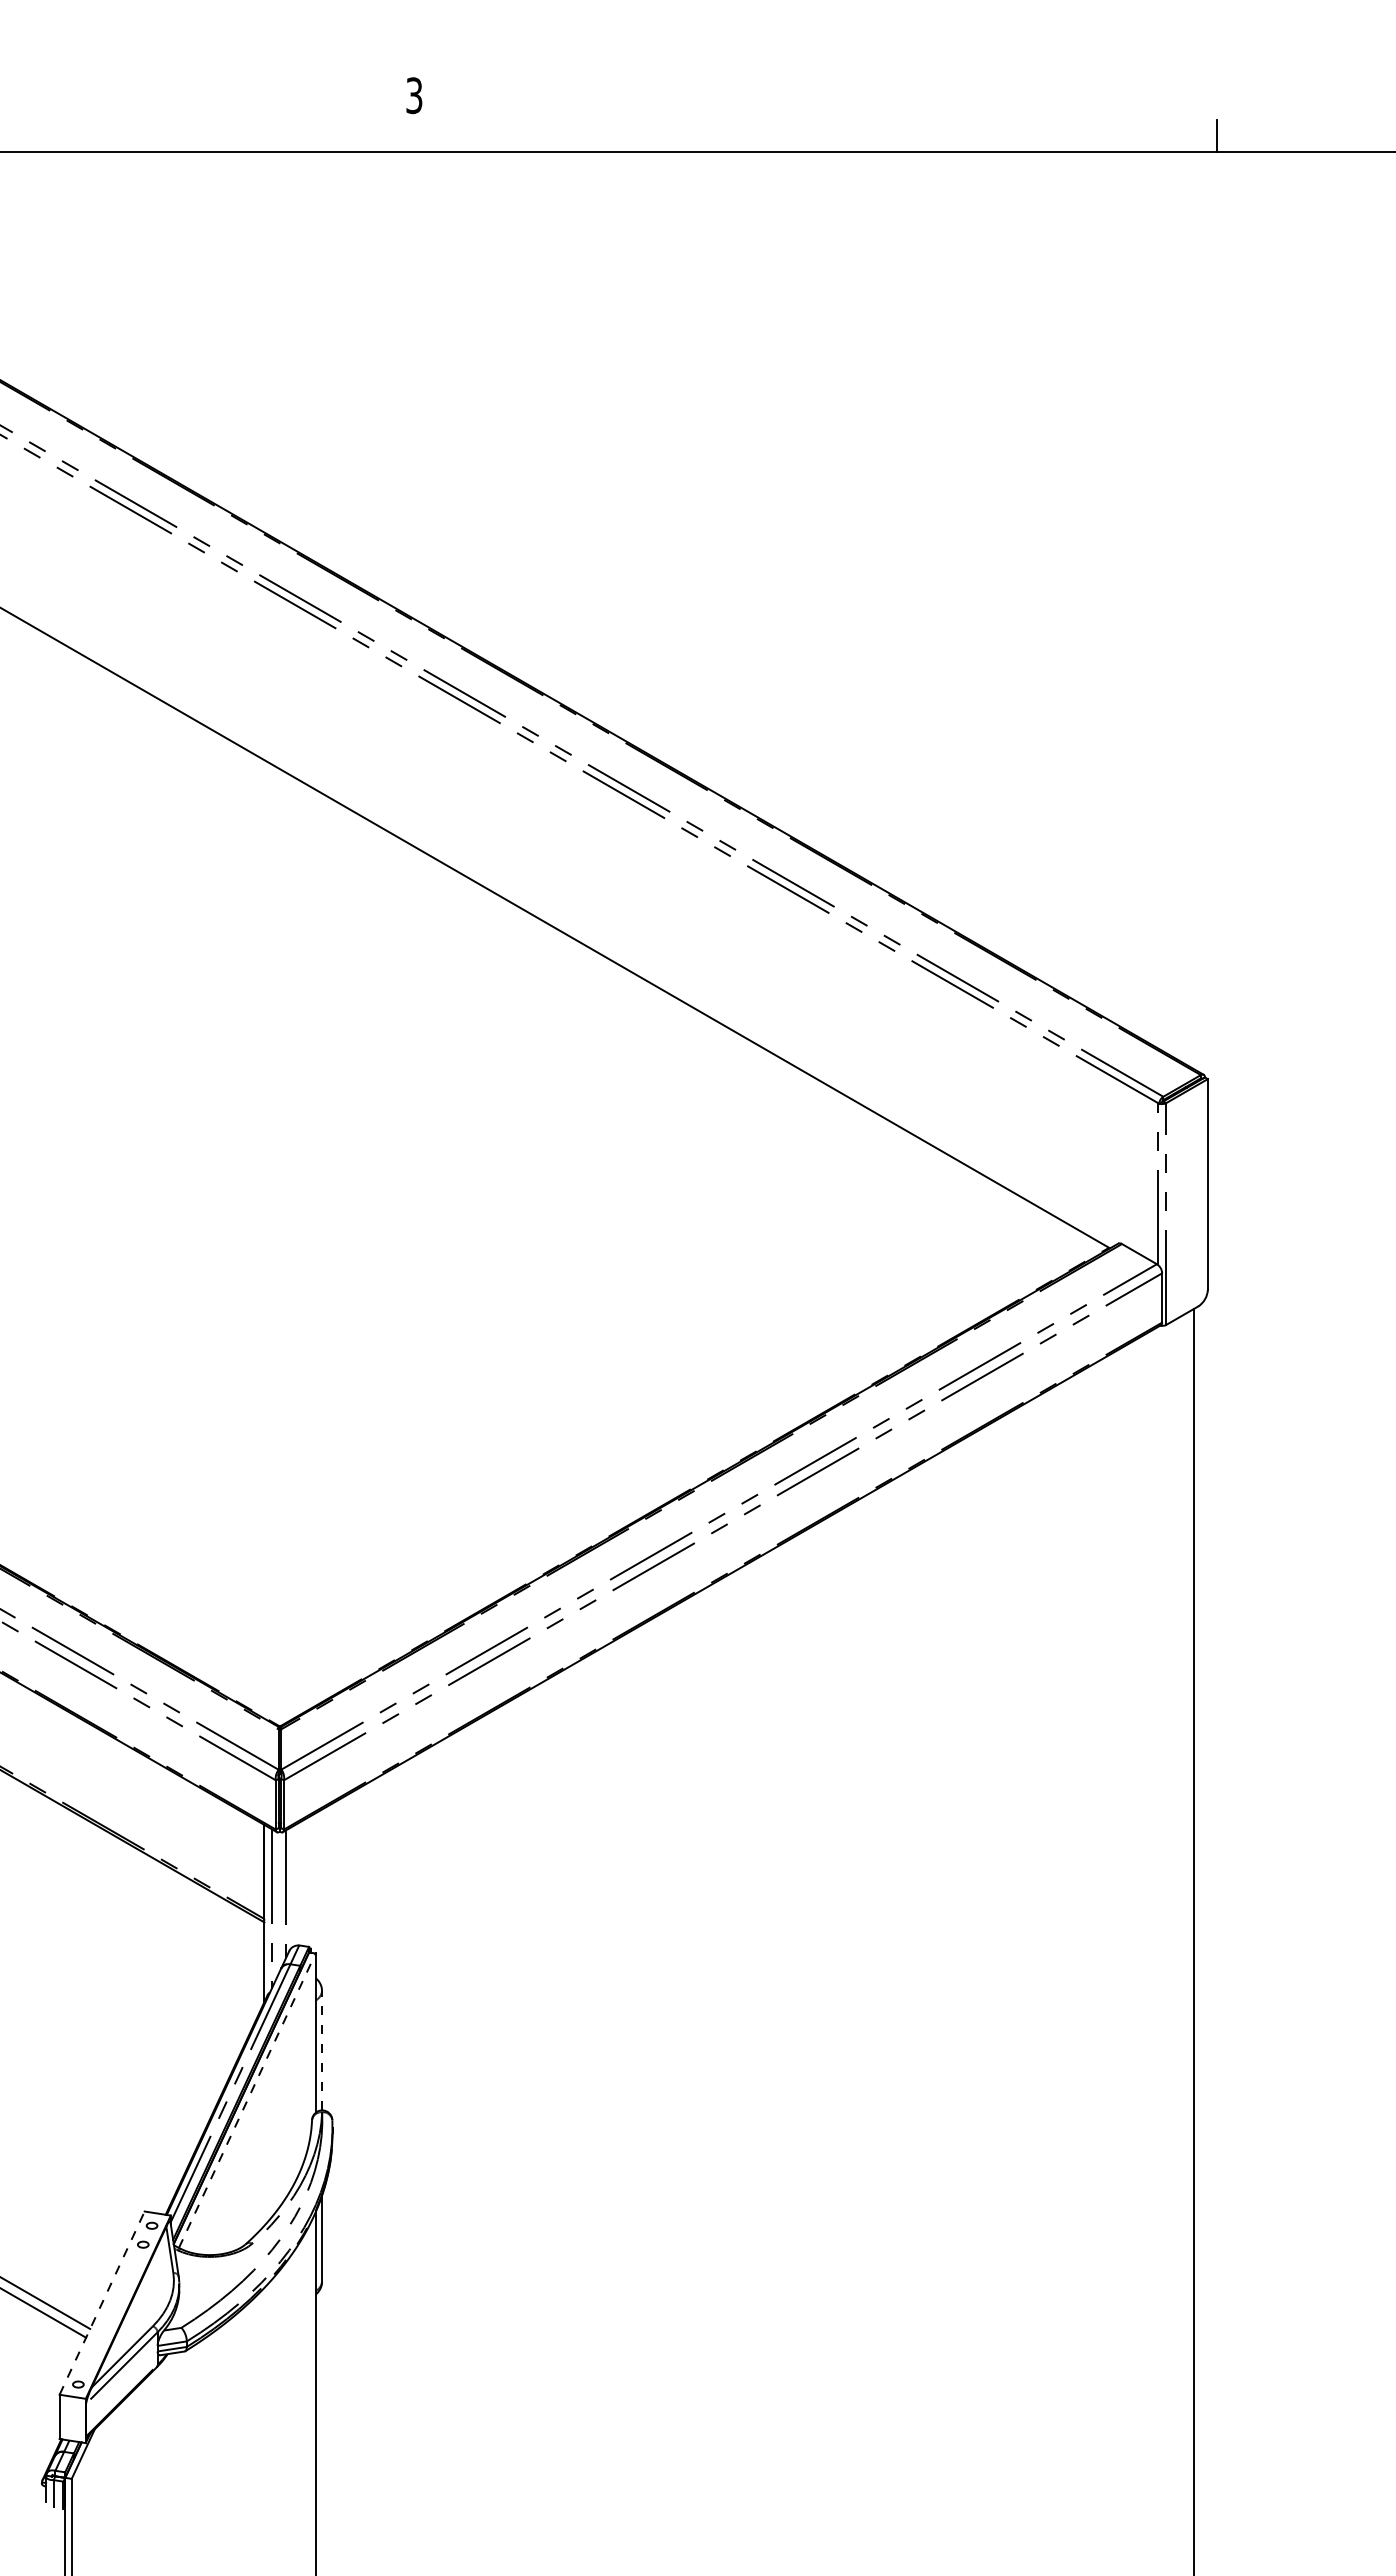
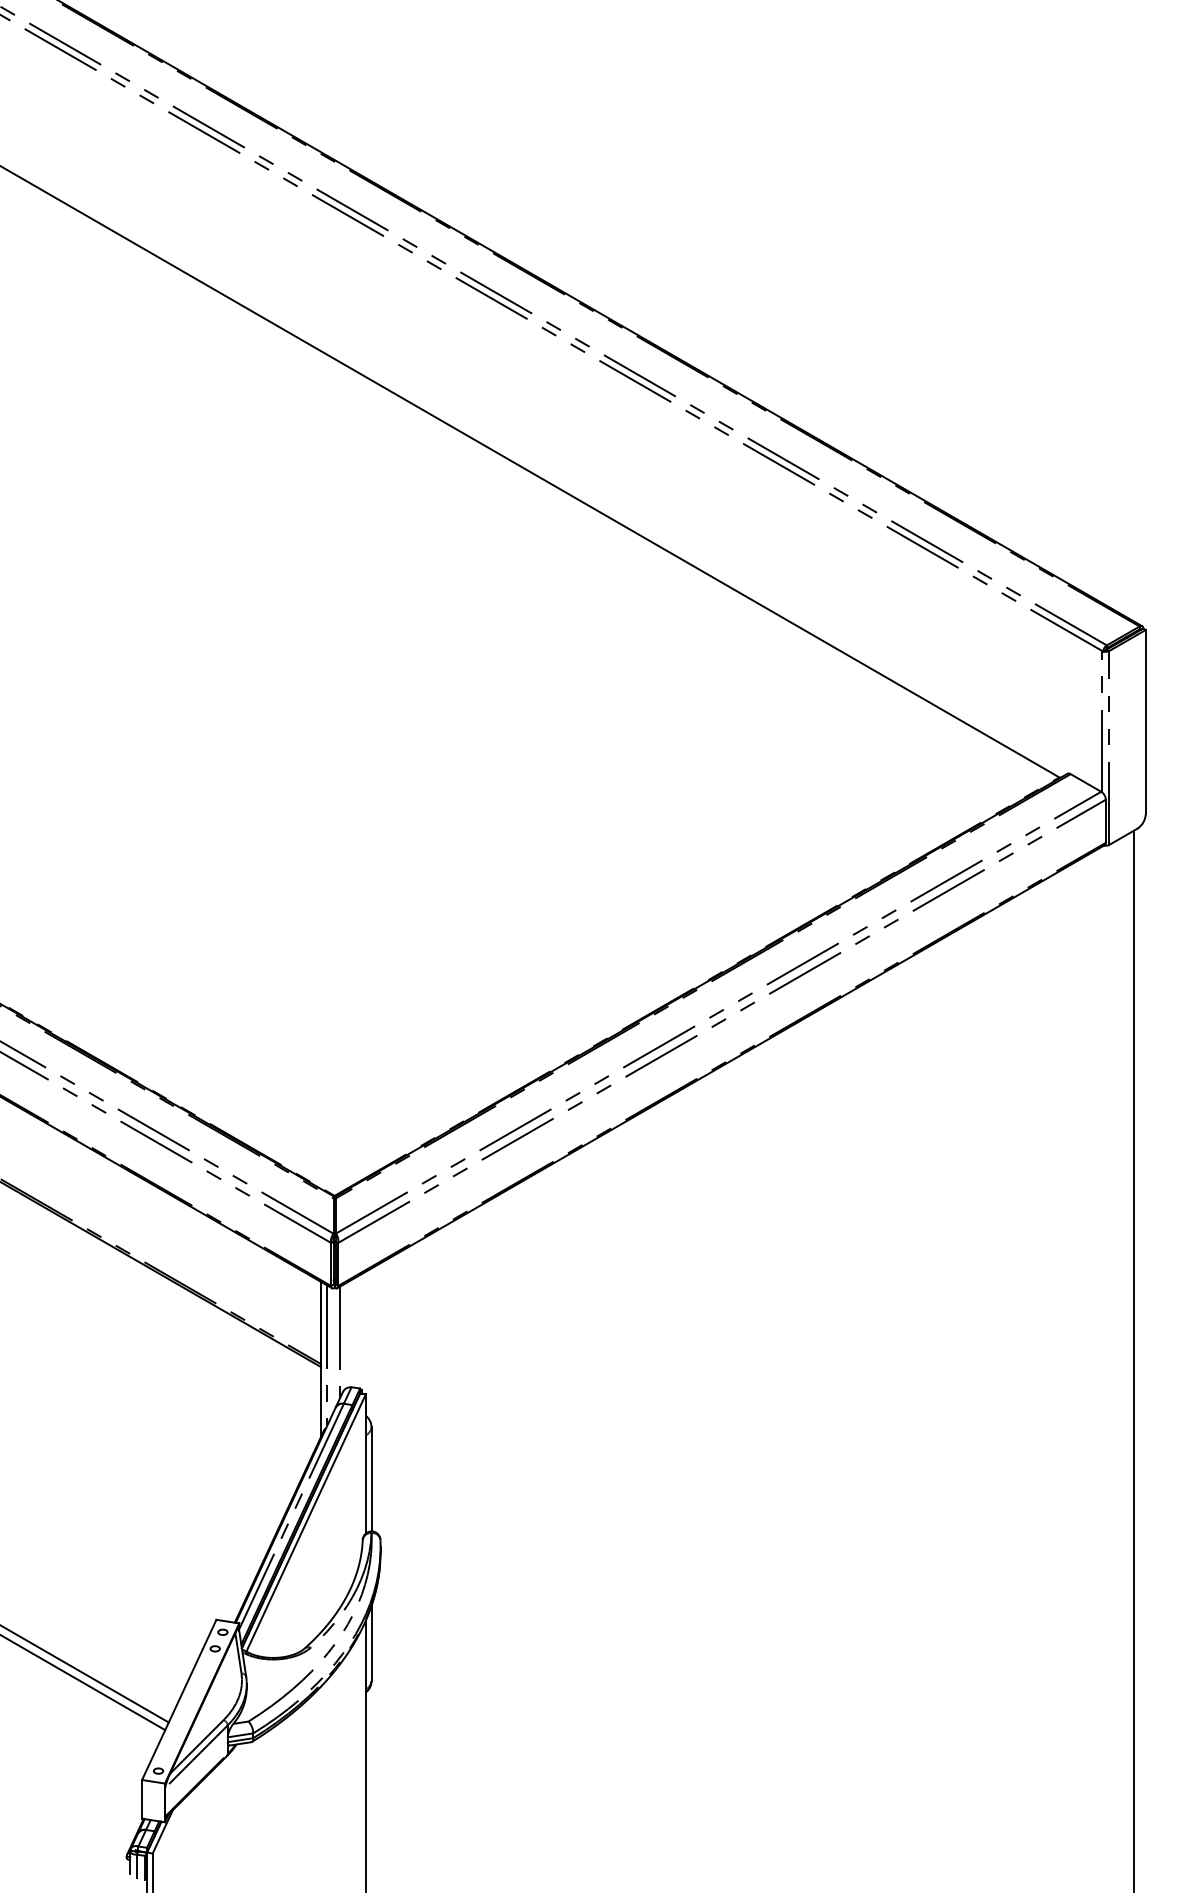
line: (322, 2050) -> (371, 1479), dashed -> solid
line: (247, 2100) -> (306, 1522), dashed -> solid
line: (102, 2302) -> (179, 1699), dashed -> solid

